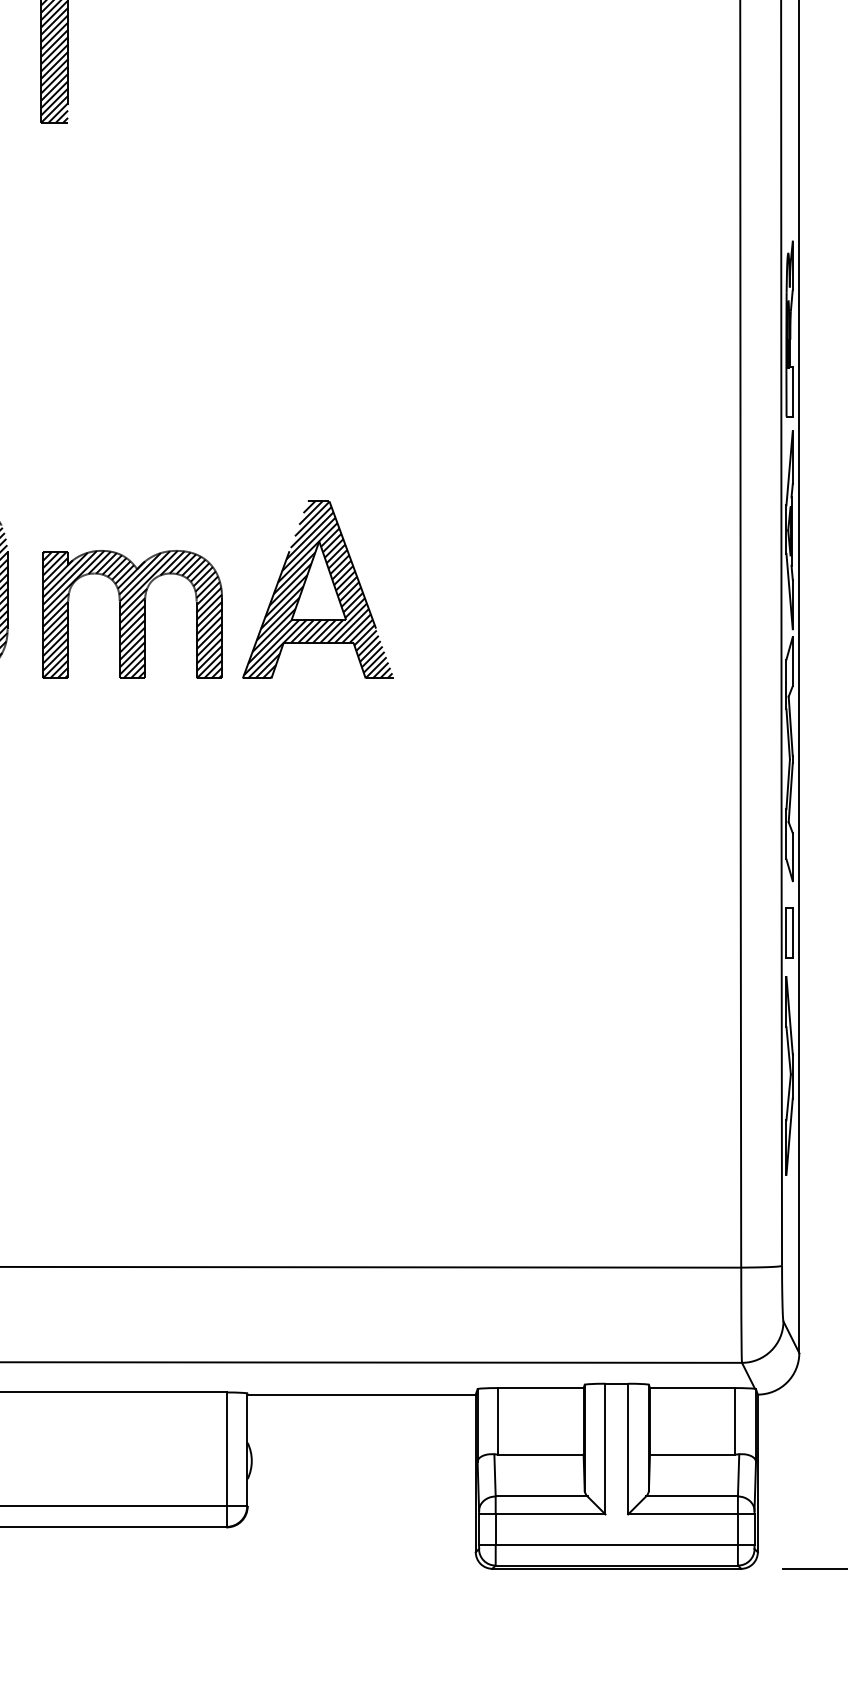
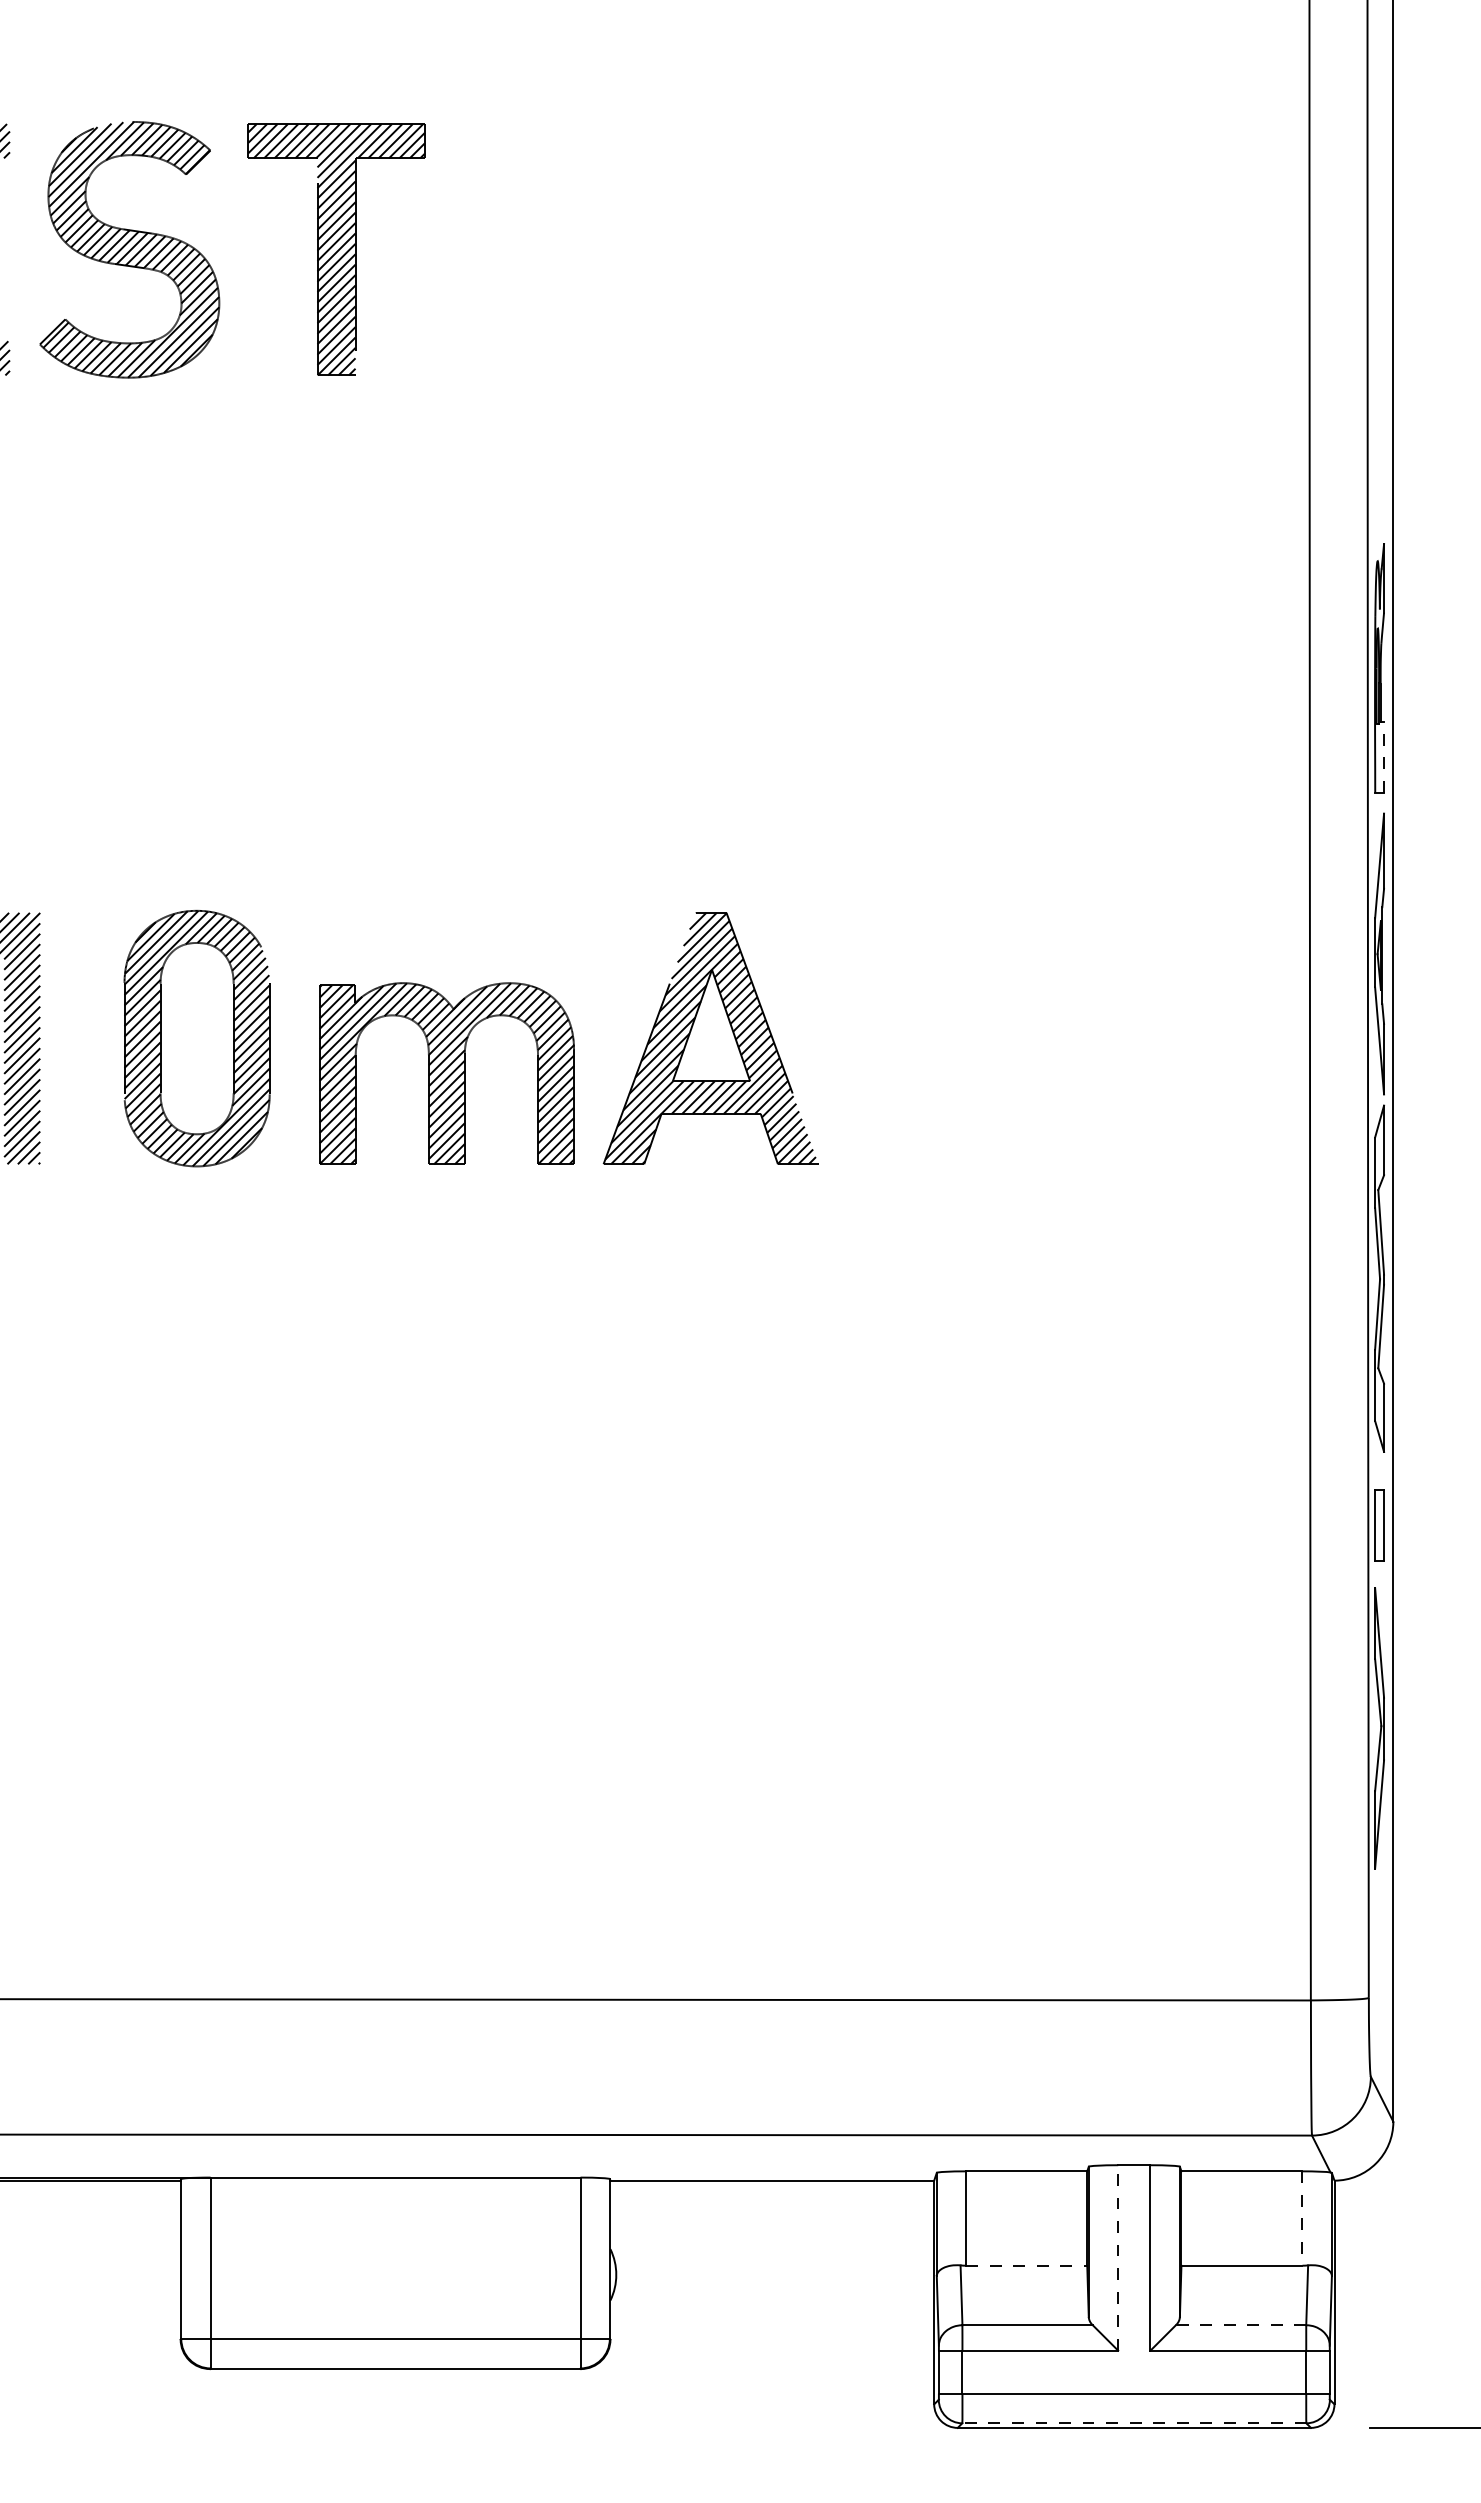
line: (793, 391) -> (1384, 756), solid -> dashed
line: (735, 1421) -> (1302, 2219), solid -> dashed
line: (605, 1448) -> (1118, 2257), solid -> dashed
line: (540, 1454) -> (1026, 2265), solid -> dashed
line: (691, 1496) -> (1240, 2325), solid -> dashed
line: (616, 1565) -> (1133, 2423), solid -> dashed

